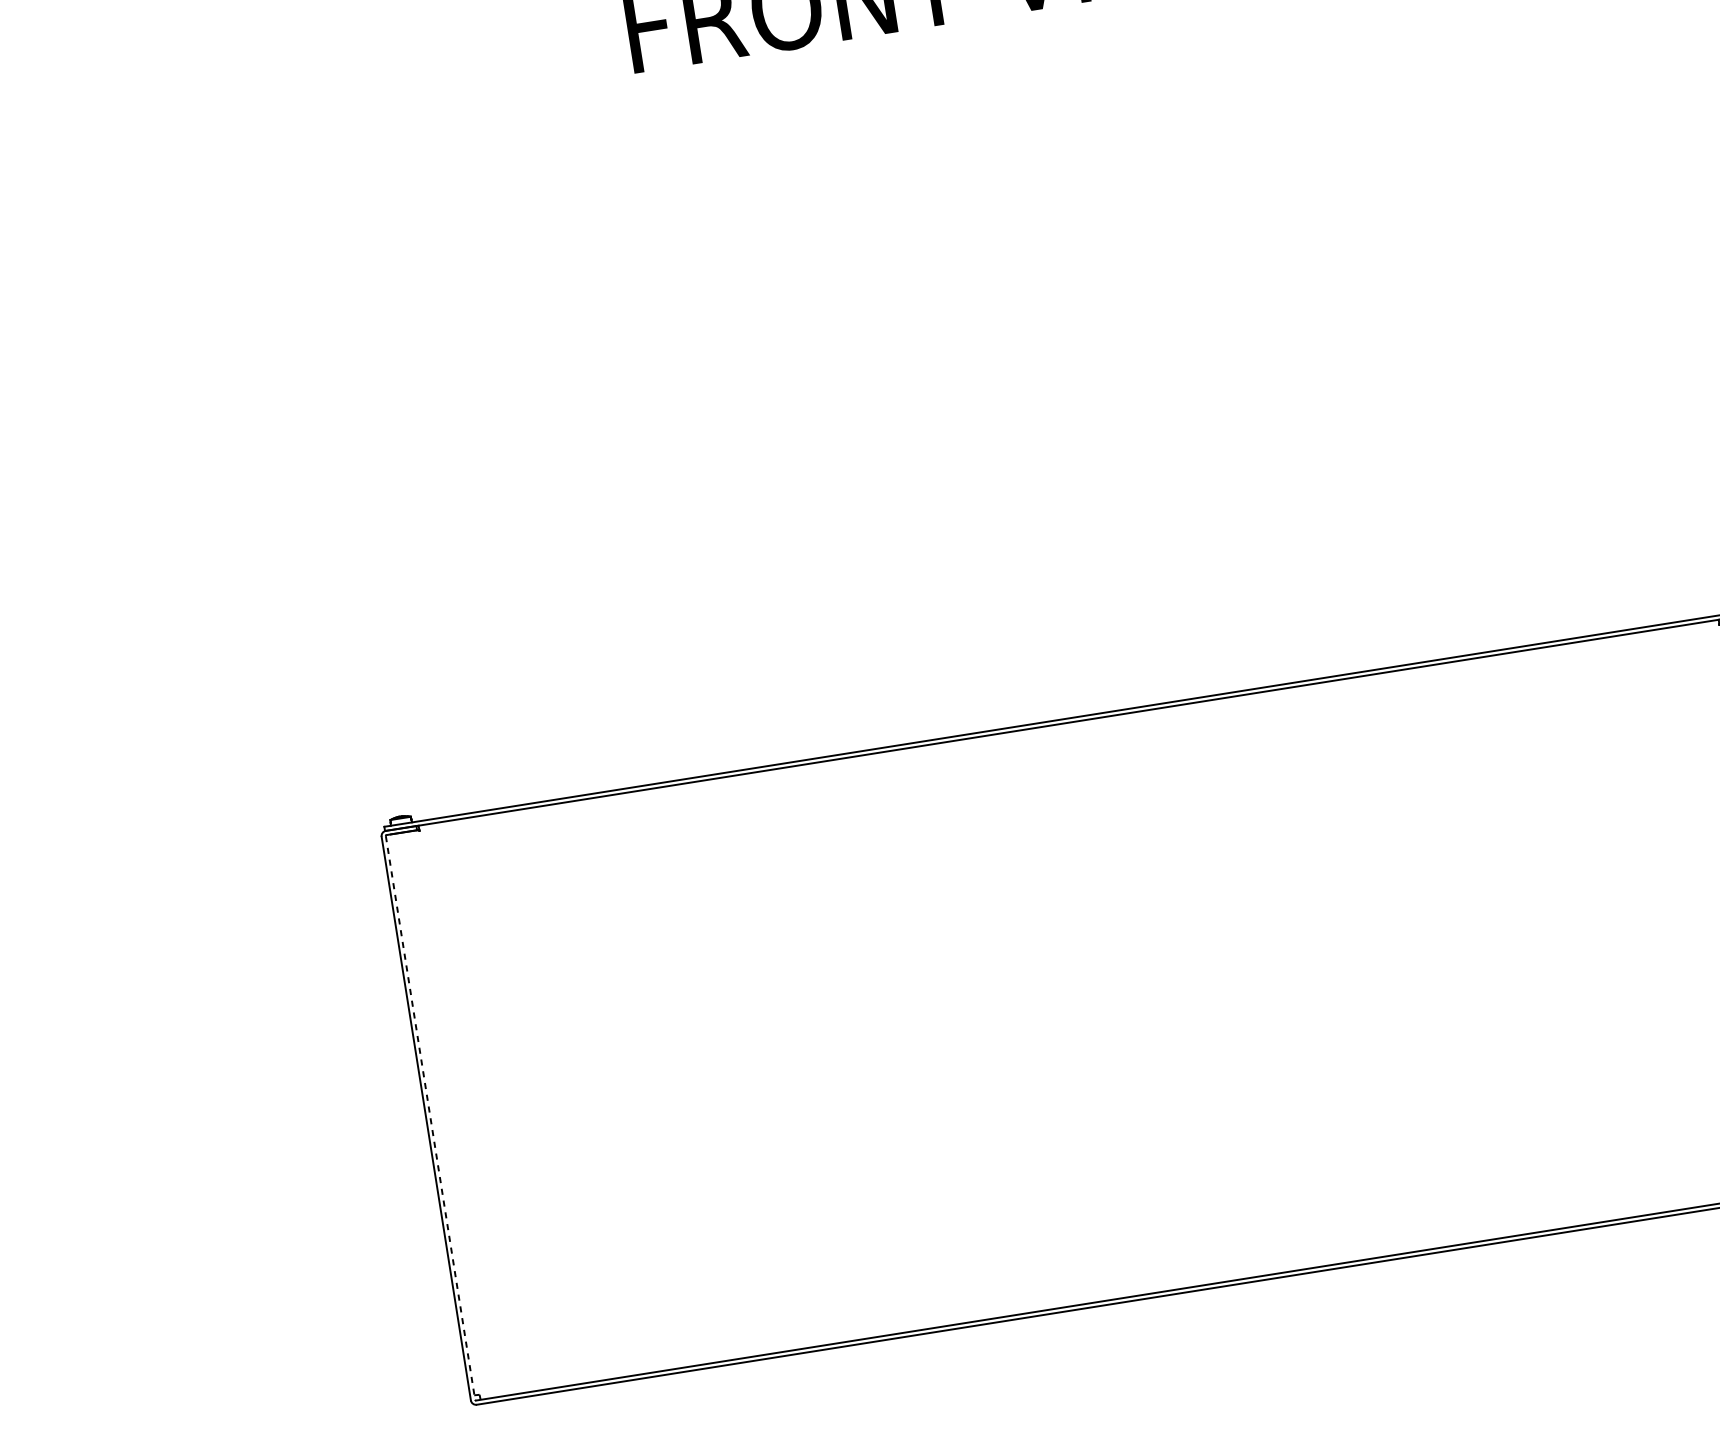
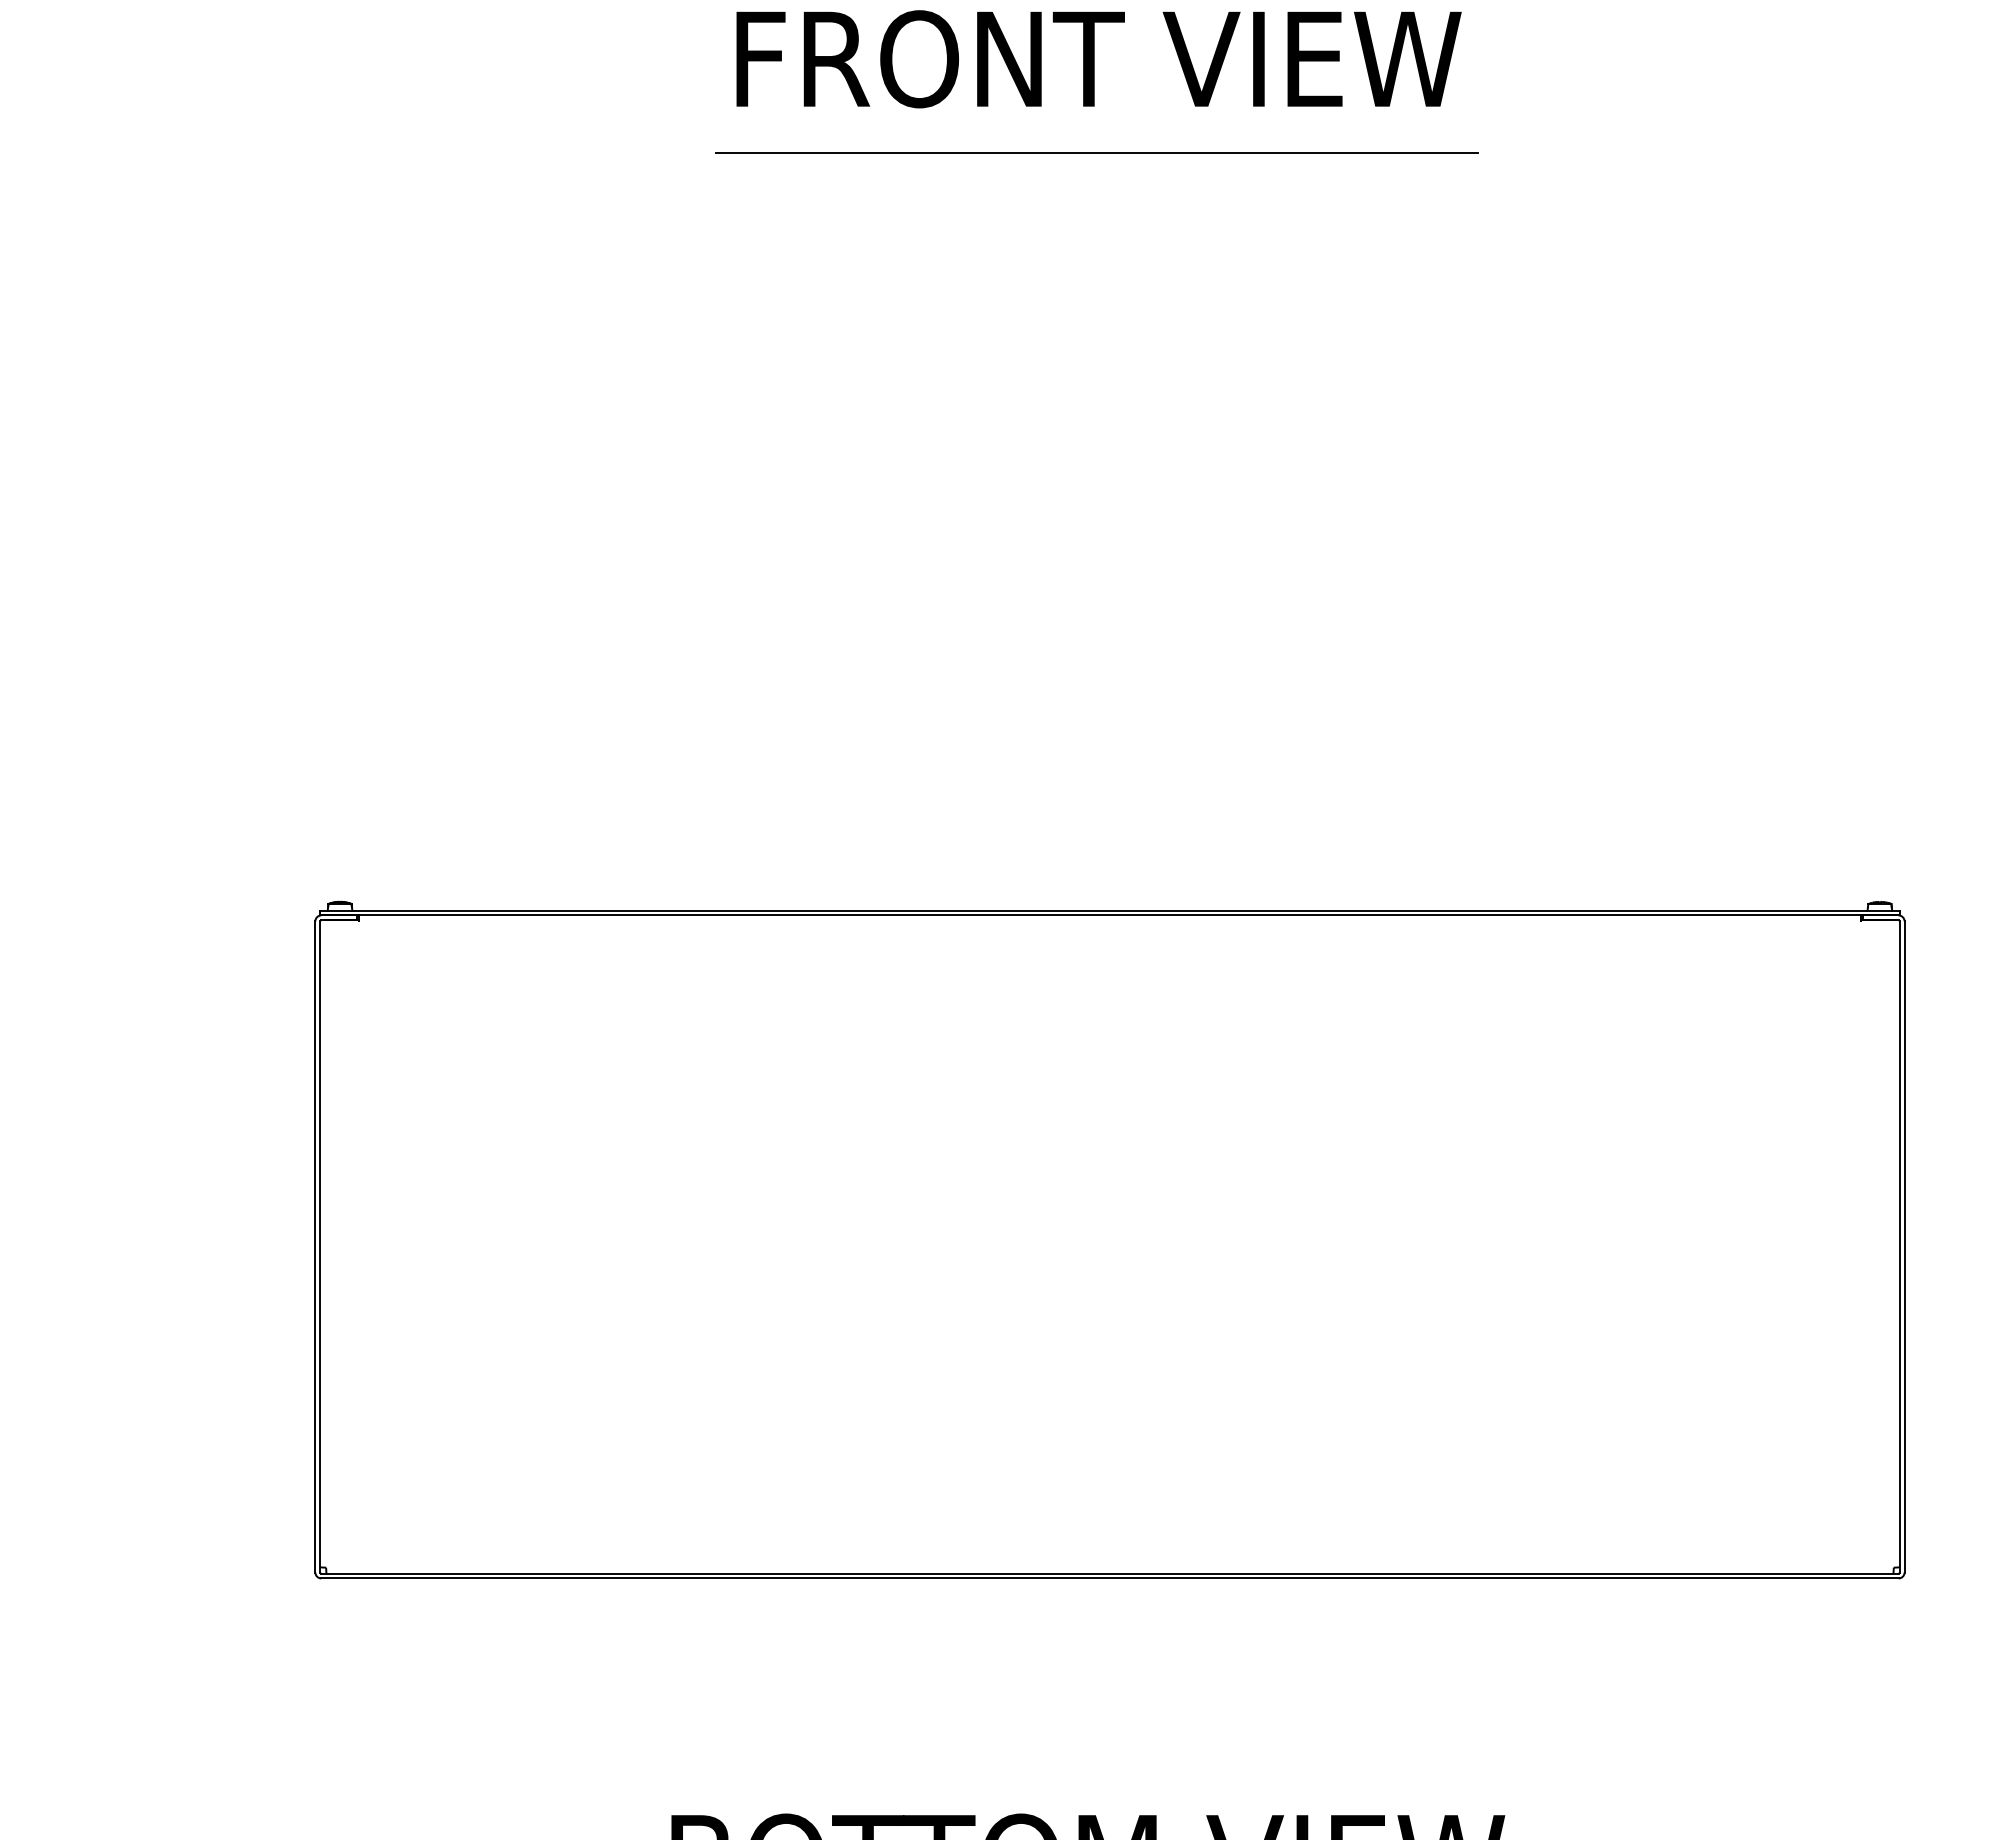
line: (952, 65) -> (1096, 153), added
line: (430, 1117) -> (320, 1246), dashed -> solid

